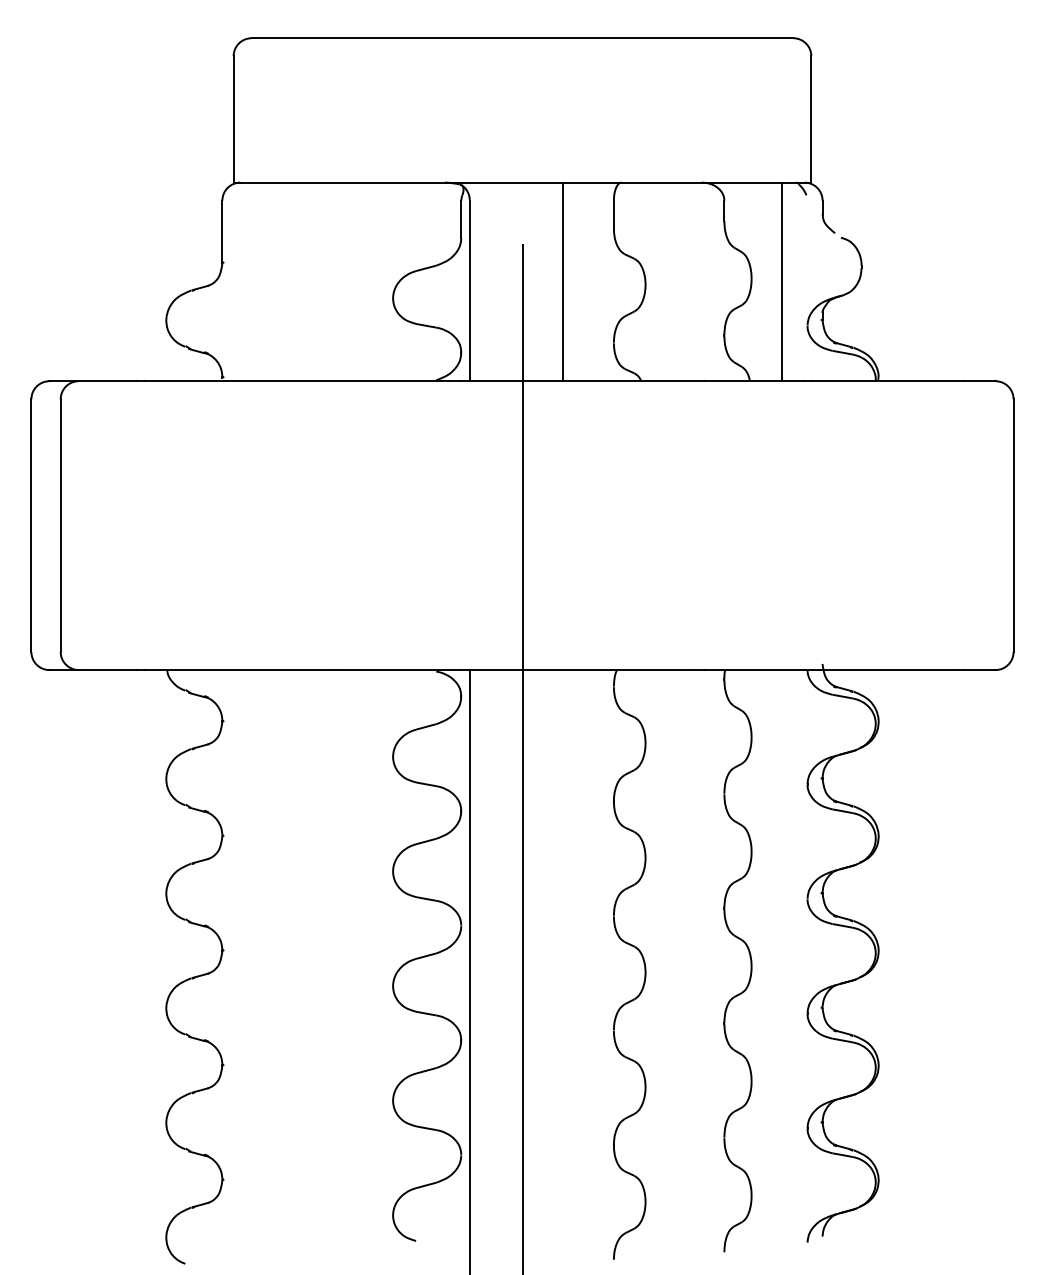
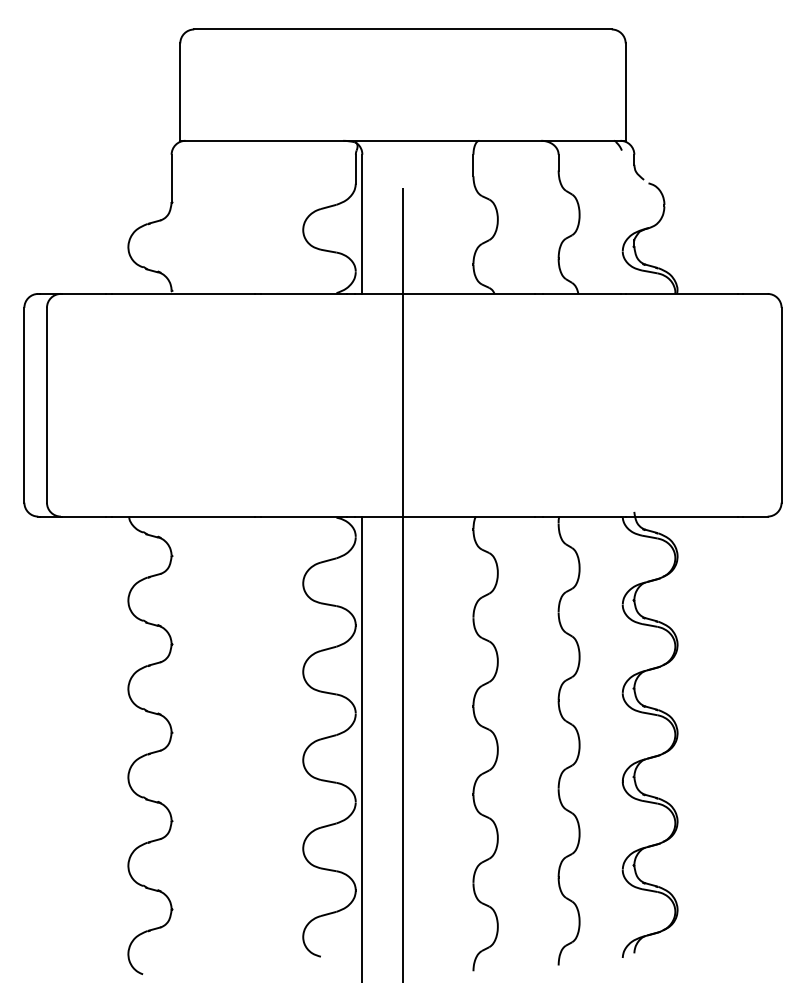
line: (563, 280) -> (434, 216), removed
line: (781, 280) -> (602, 216), removed

